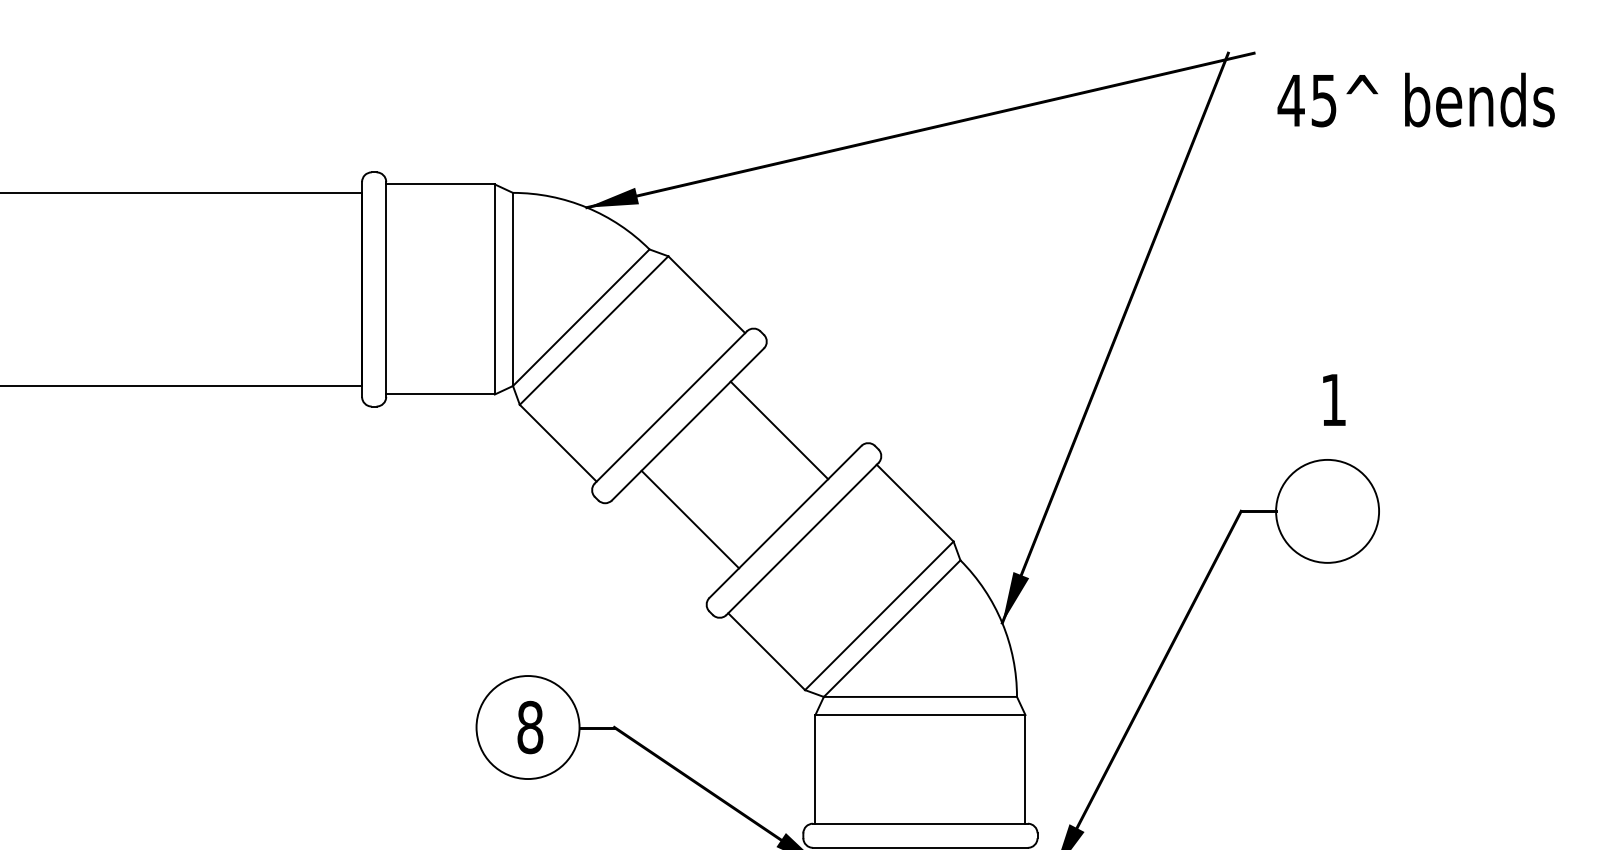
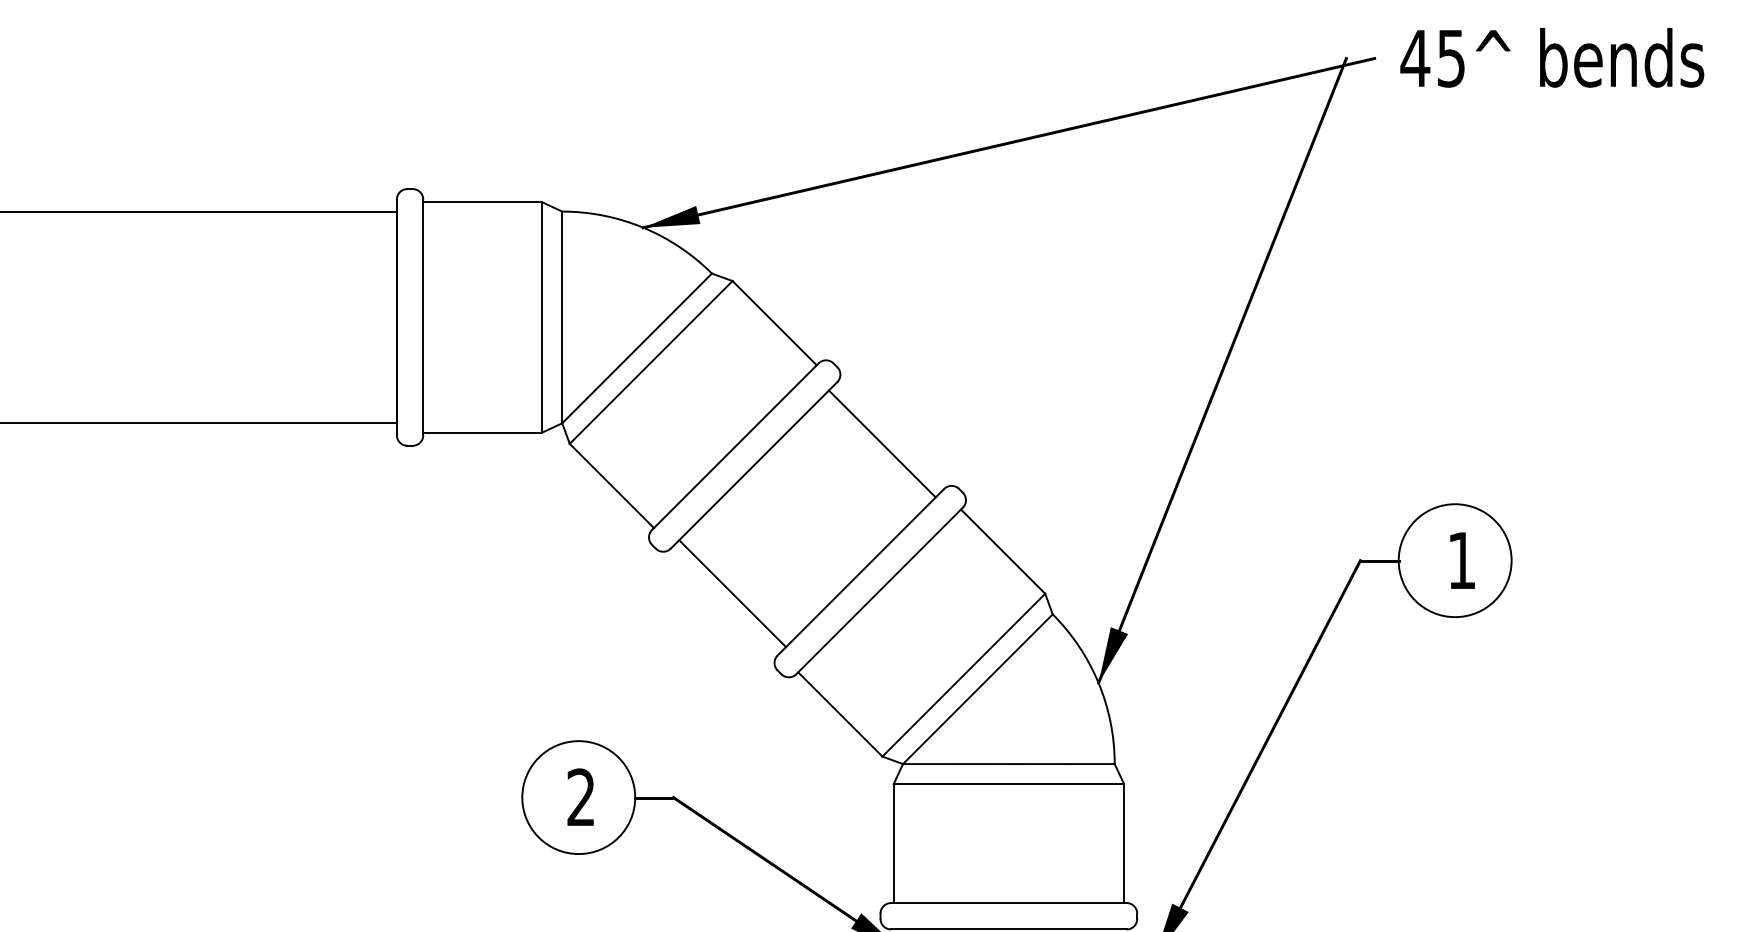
text: (1416, 99) -> (1552, 57), moved
text: (1334, 399) -> (1462, 560), moved
line: (778, 430) -> (881, 443), moved
line: (690, 519) -> (732, 593), moved
text: (530, 727) -> (581, 797), 8 -> 2

